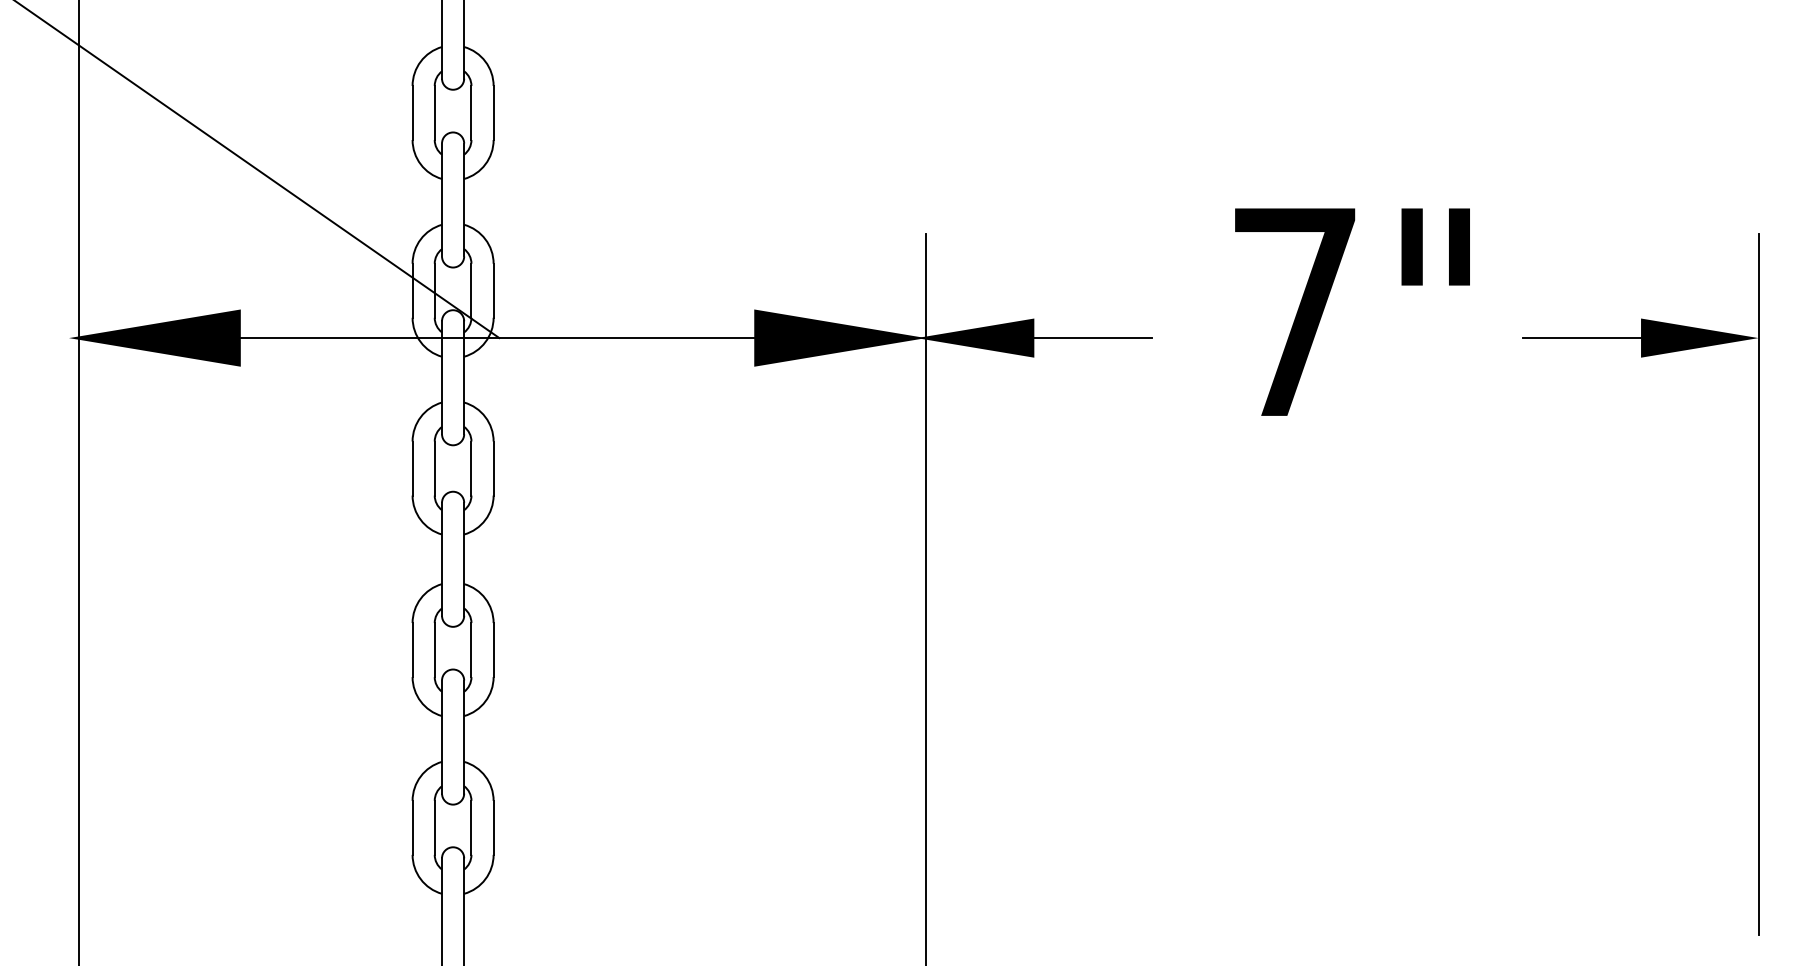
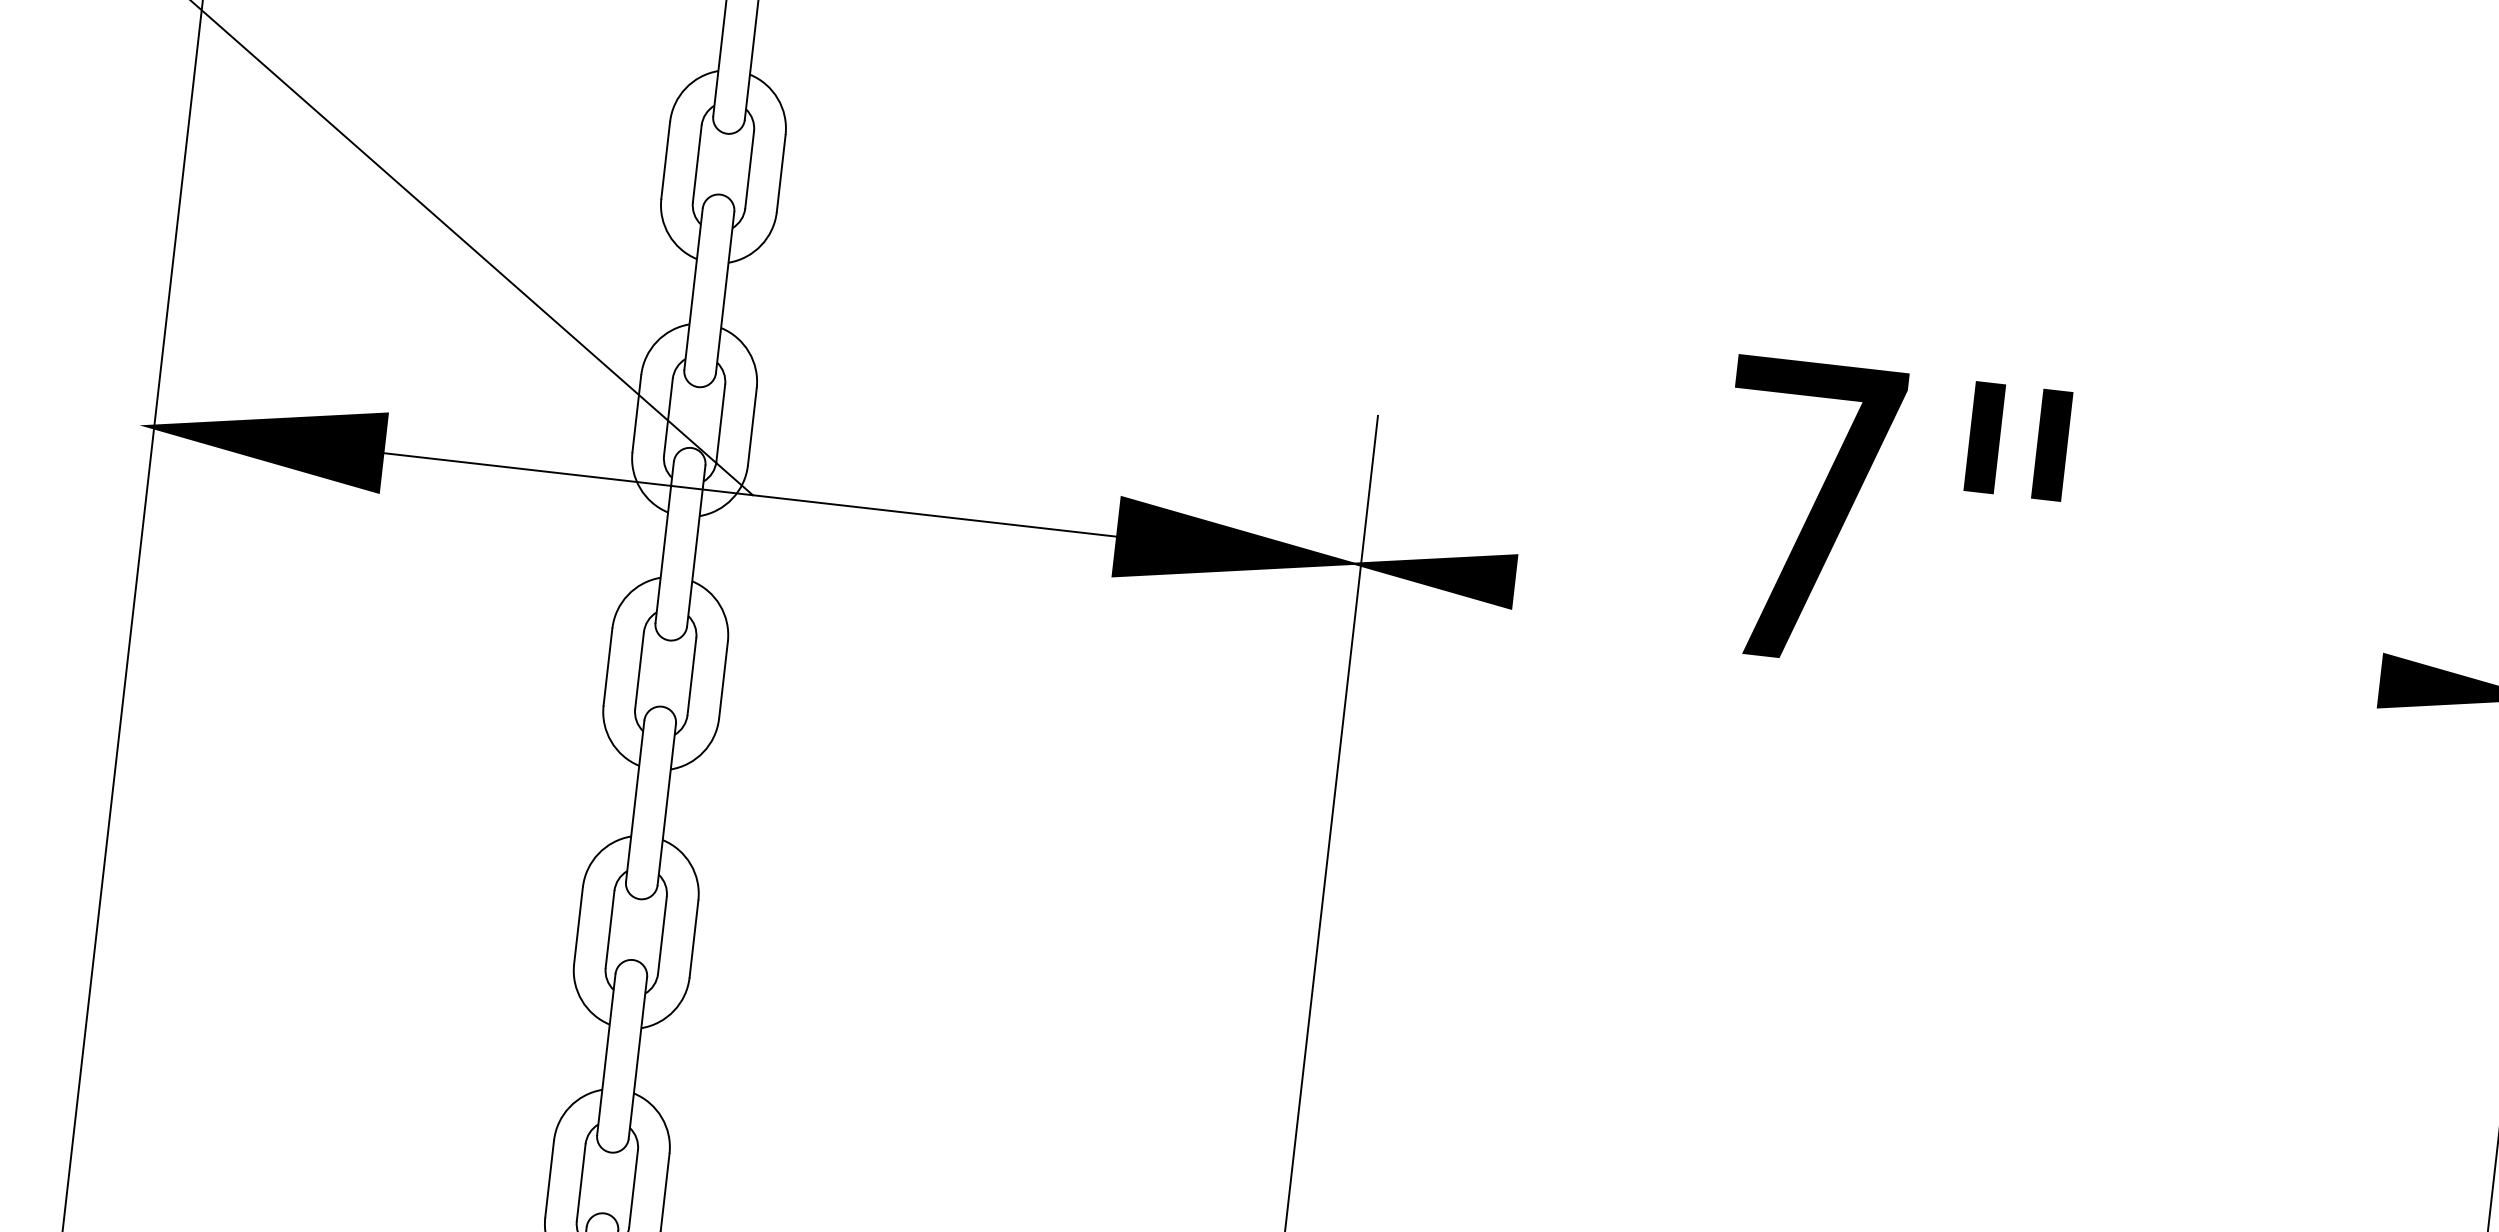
text: (1352, 311) -> (1889, 519), moved
line: (1092, 338) -> (1598, 592), removed
line: (1582, 338) -> (2296, 671), removed

